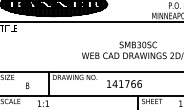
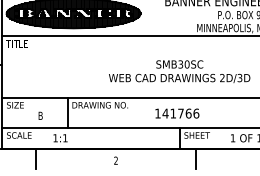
text: (124, 83) -> (177, 113), moved

